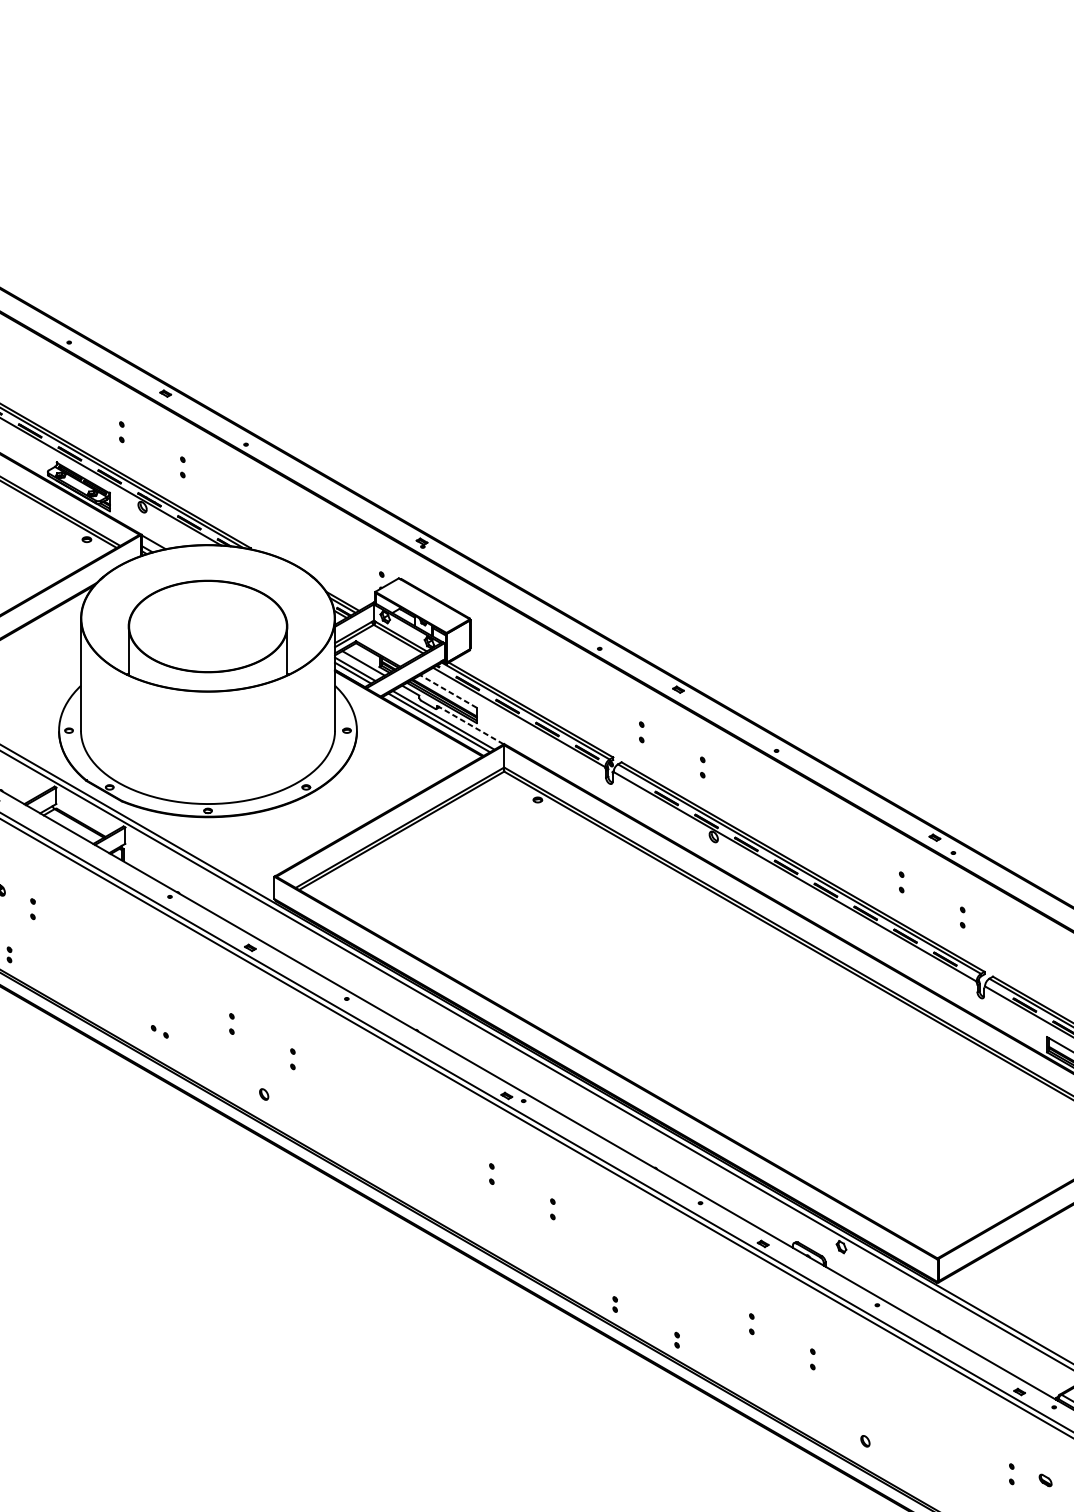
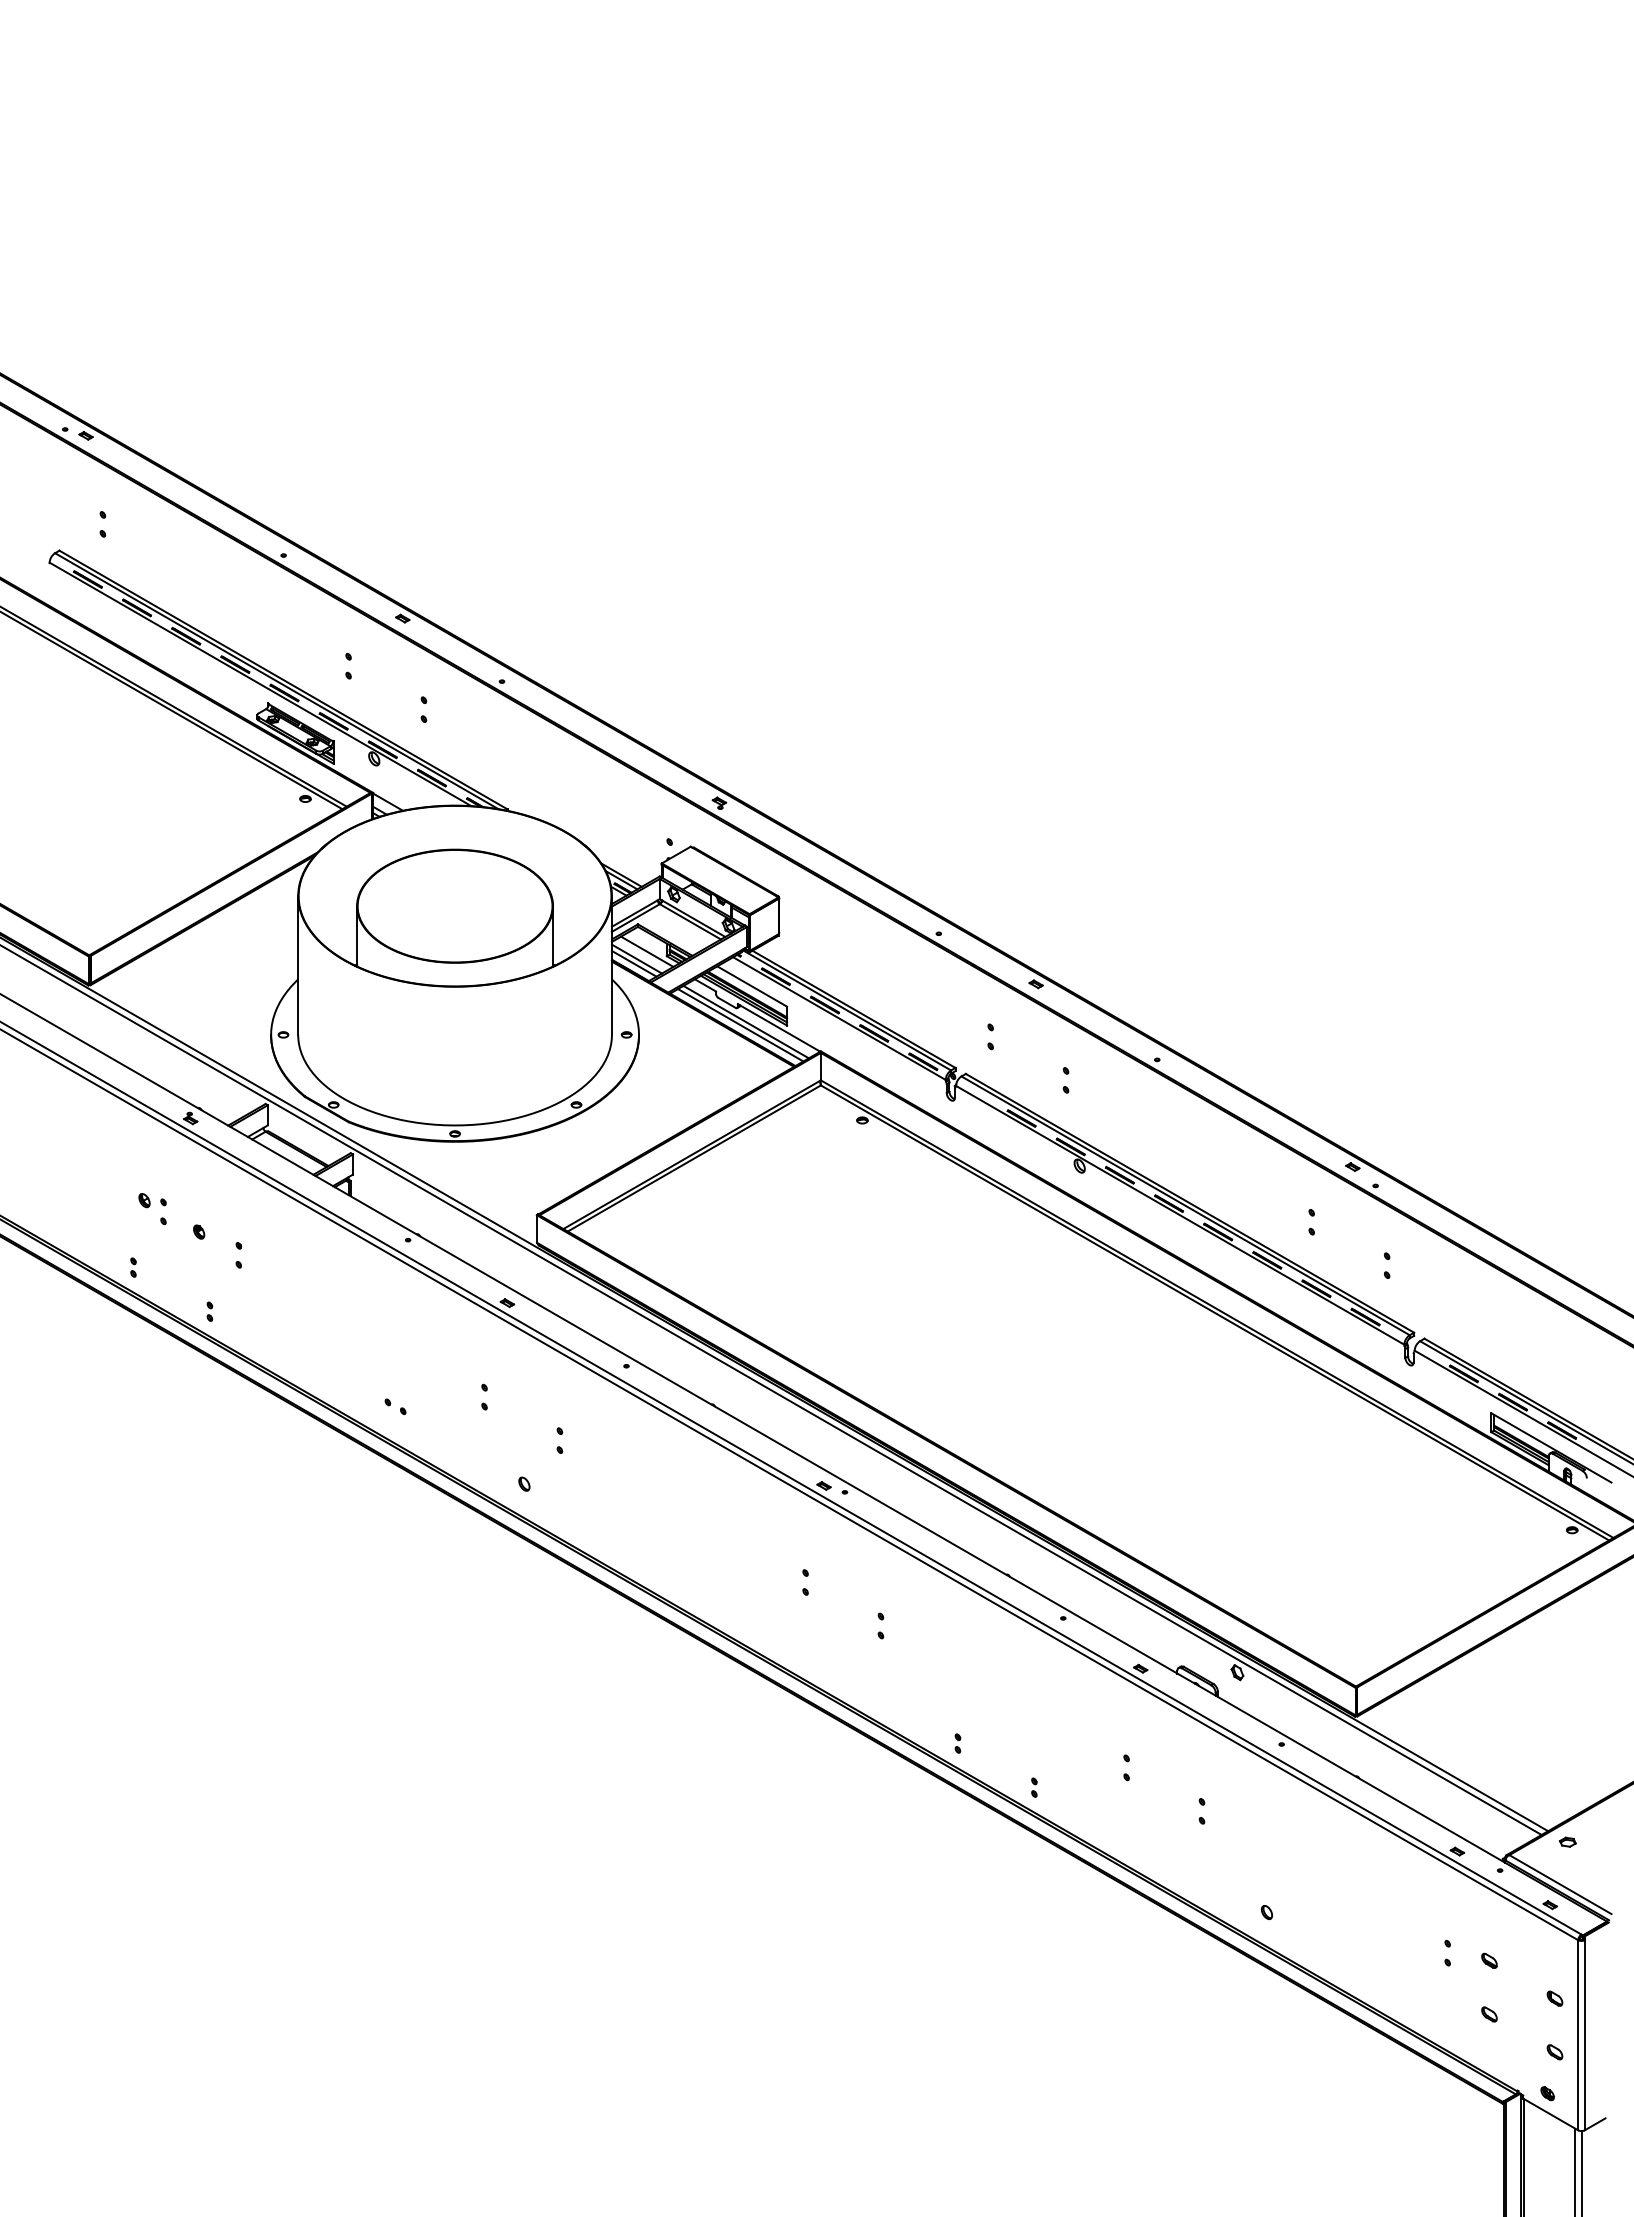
line: (448, 691) -> (751, 986), dashed -> solid
line: (470, 724) -> (779, 1027), dashed -> solid

